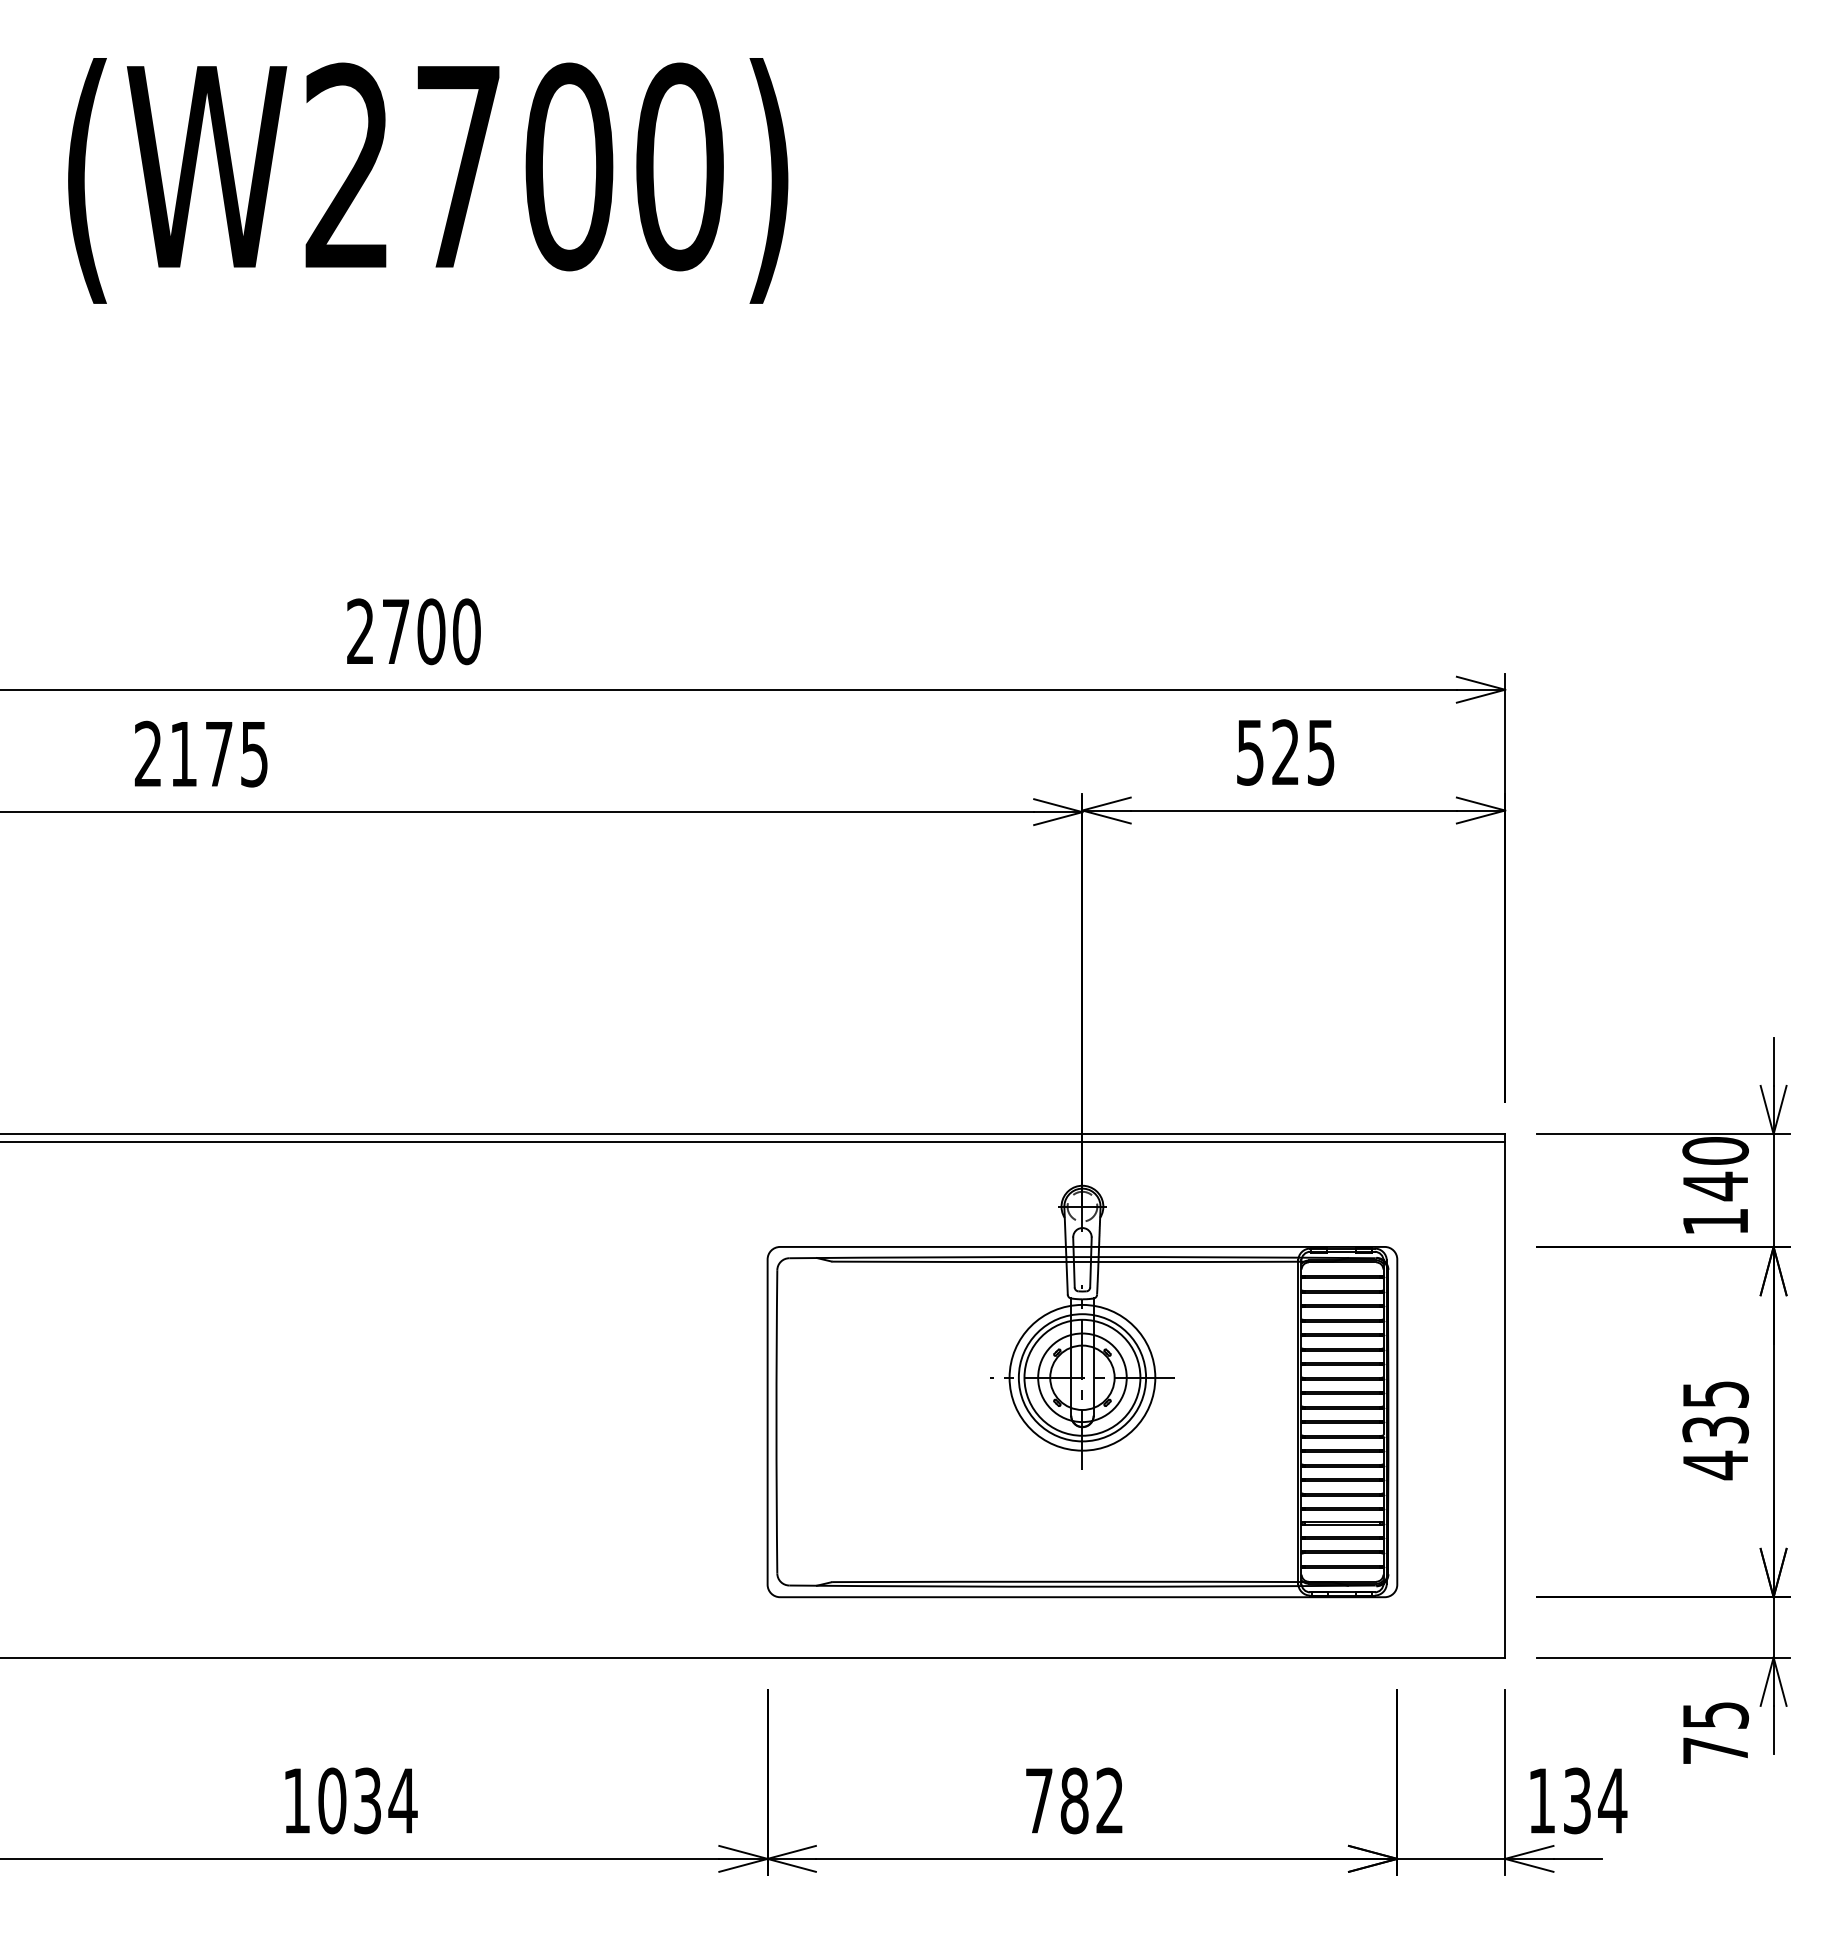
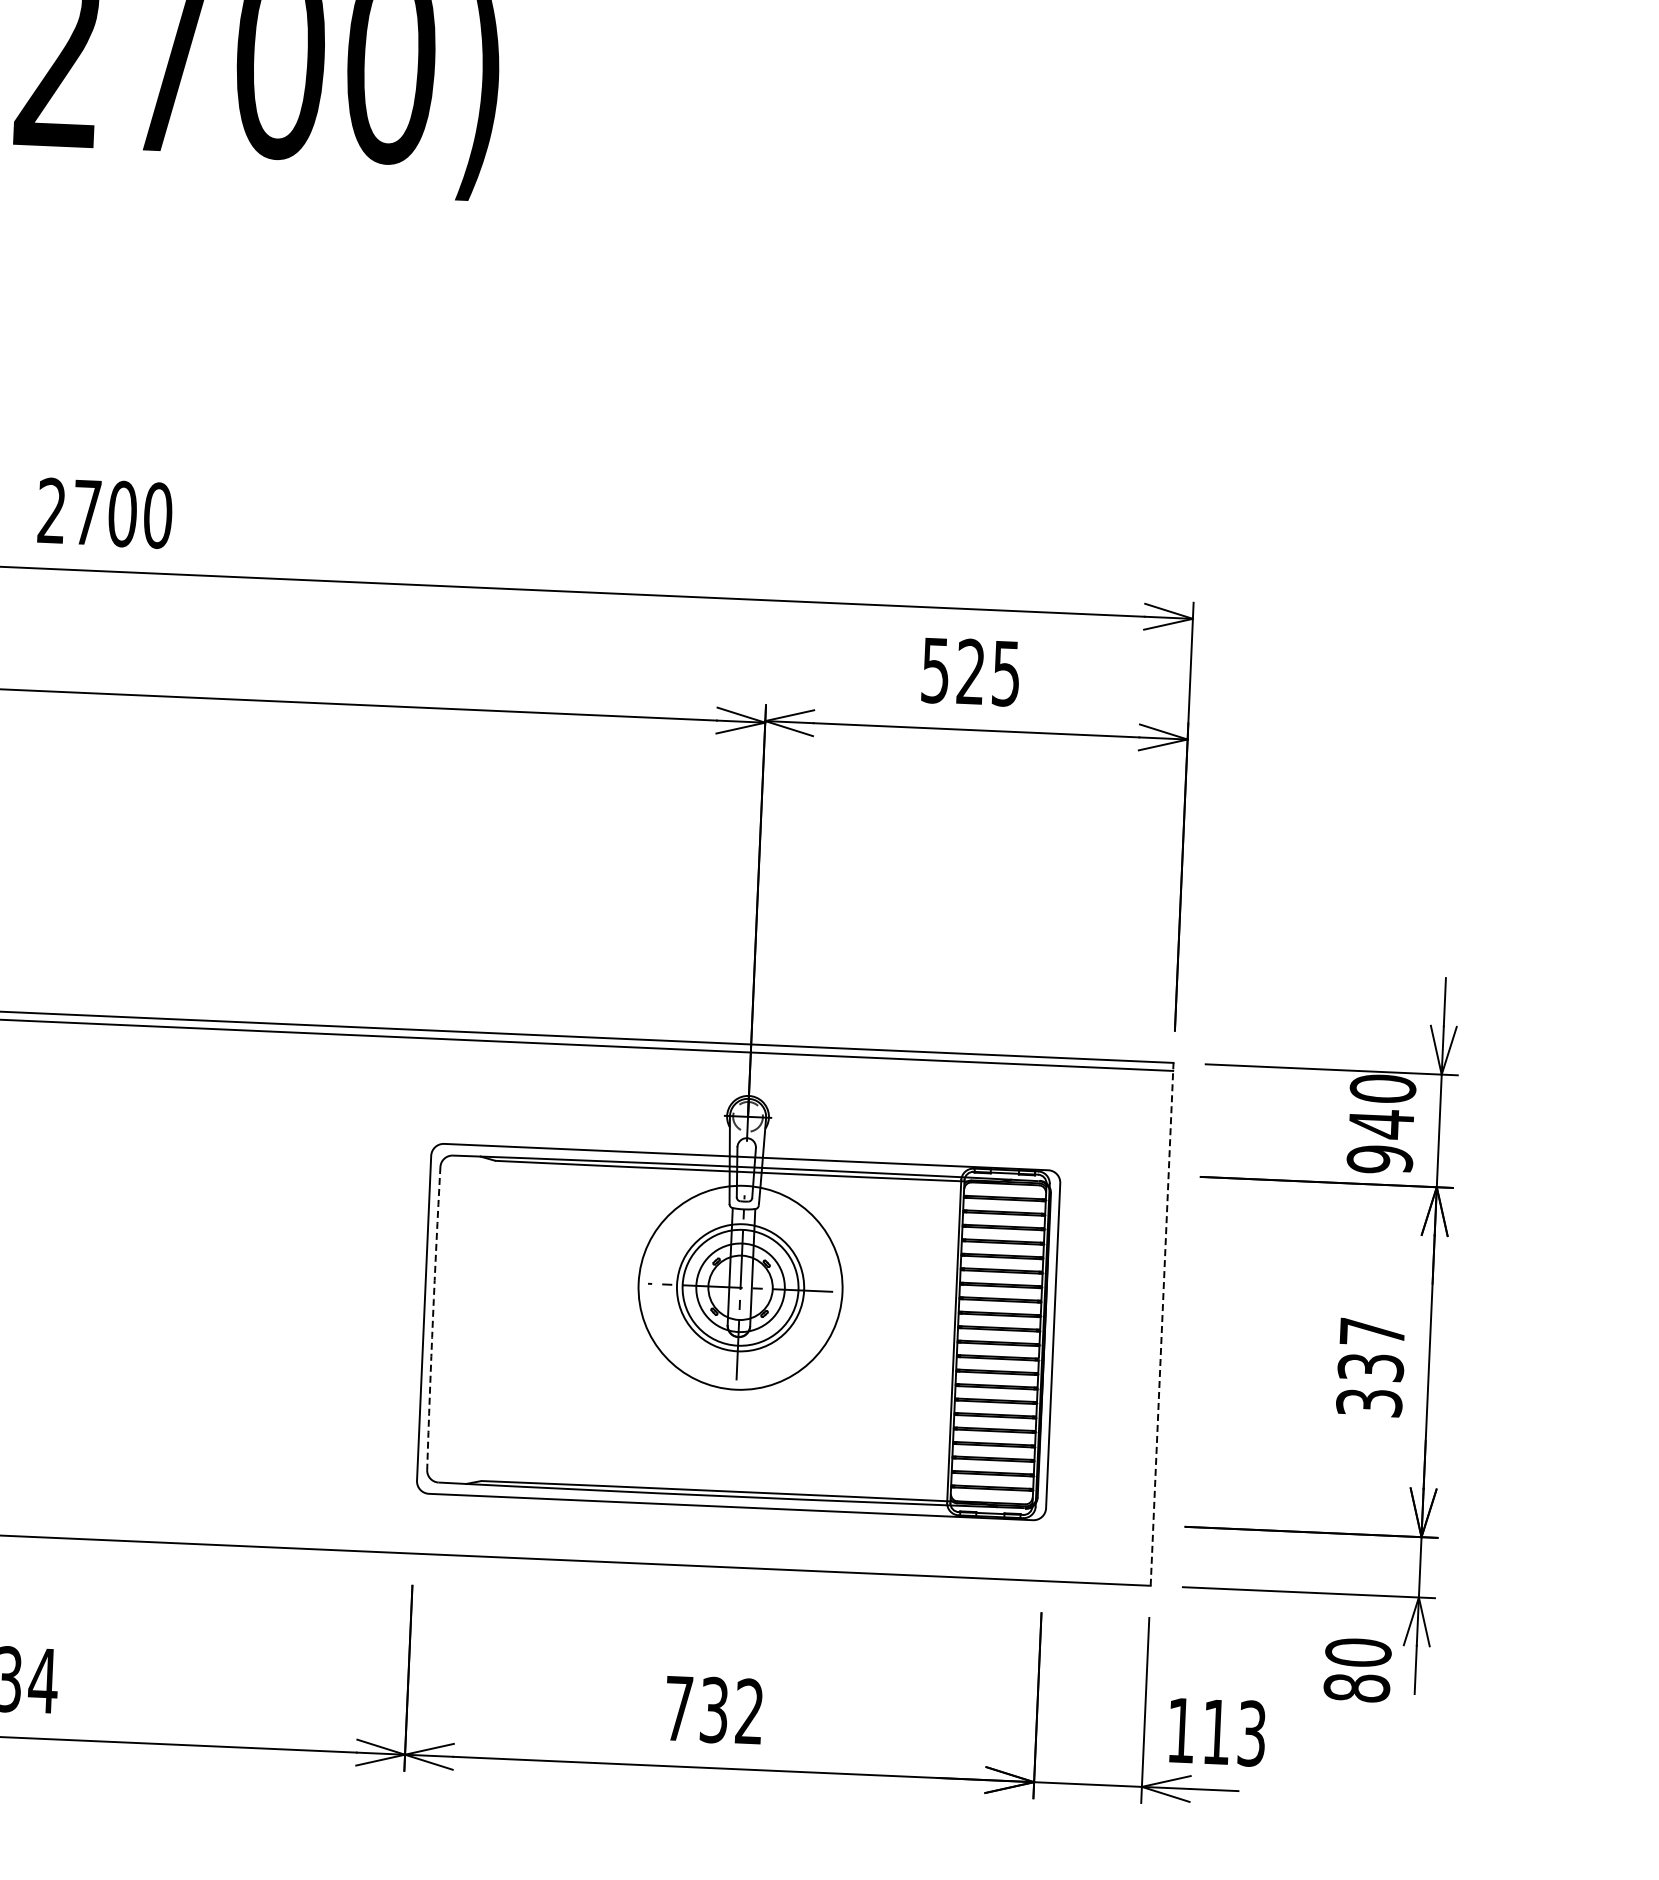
text: (1715, 1221) -> (1379, 1159), 140 -> 940
circle: (1082, 1377) -> (740, 1287), size x1.4
line: (1505, 1395) -> (1162, 1323), solid -> dashed
arc: (776, 1421) -> (433, 1318), solid -> dashed
text: (1715, 1430) -> (1370, 1368), 435 -> 337
text: (1715, 1732) -> (1357, 1669), 75 -> 80
text: (1074, 1800) -> (714, 1709), 782 -> 732
text: (1595, 1800) -> (1234, 1732), 134 -> 113

